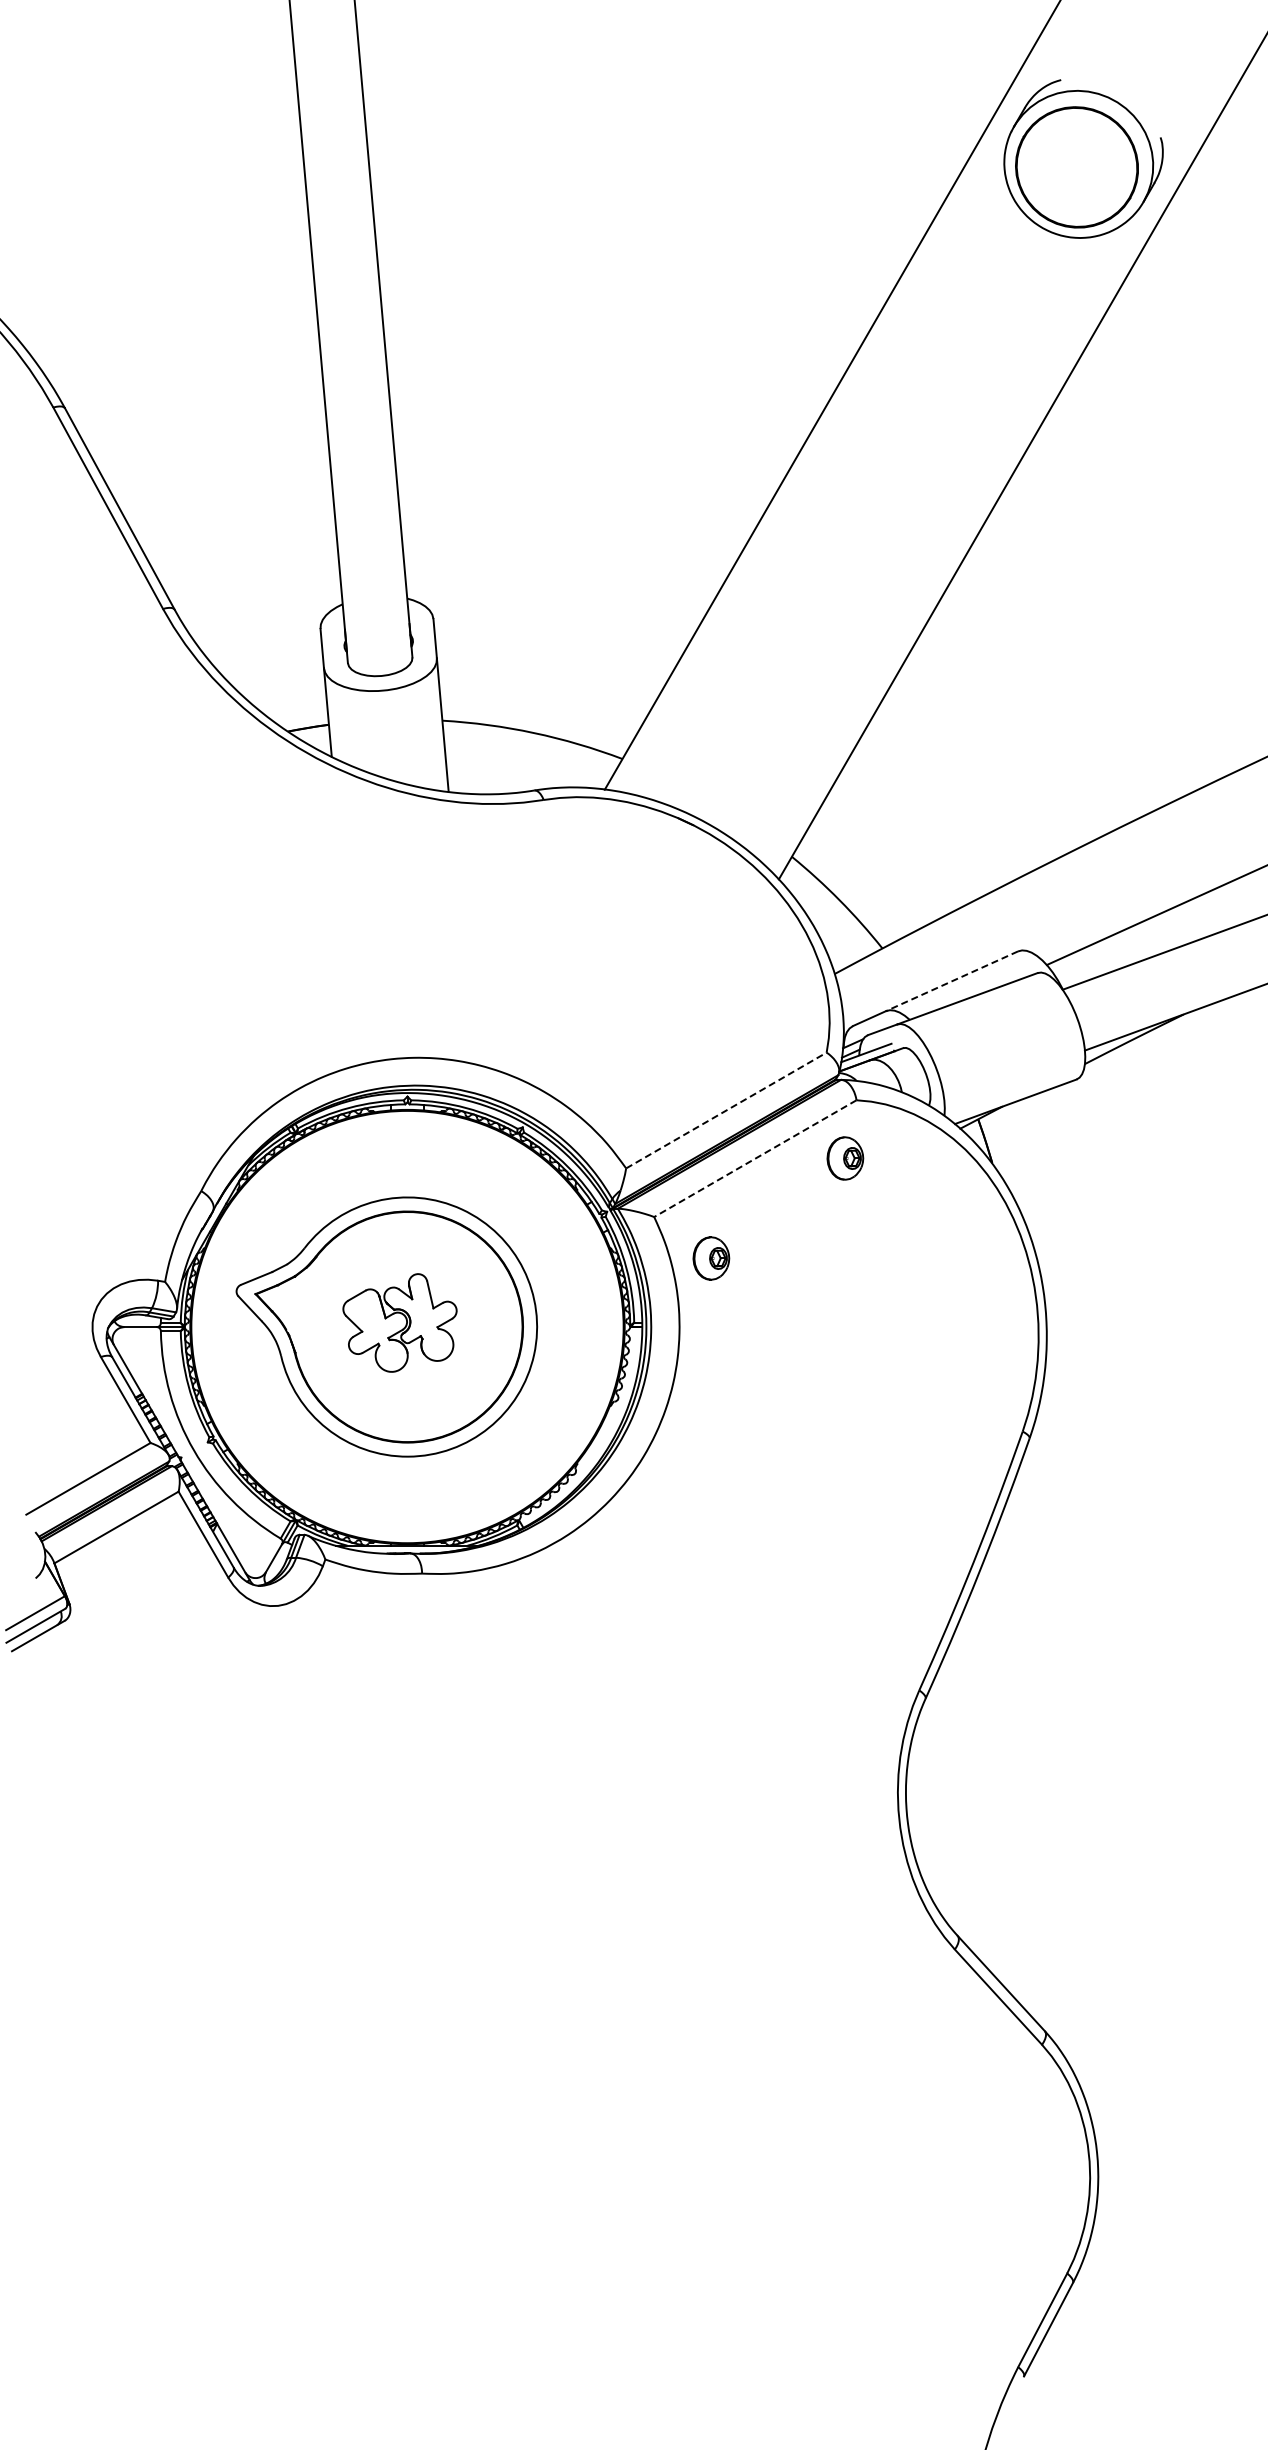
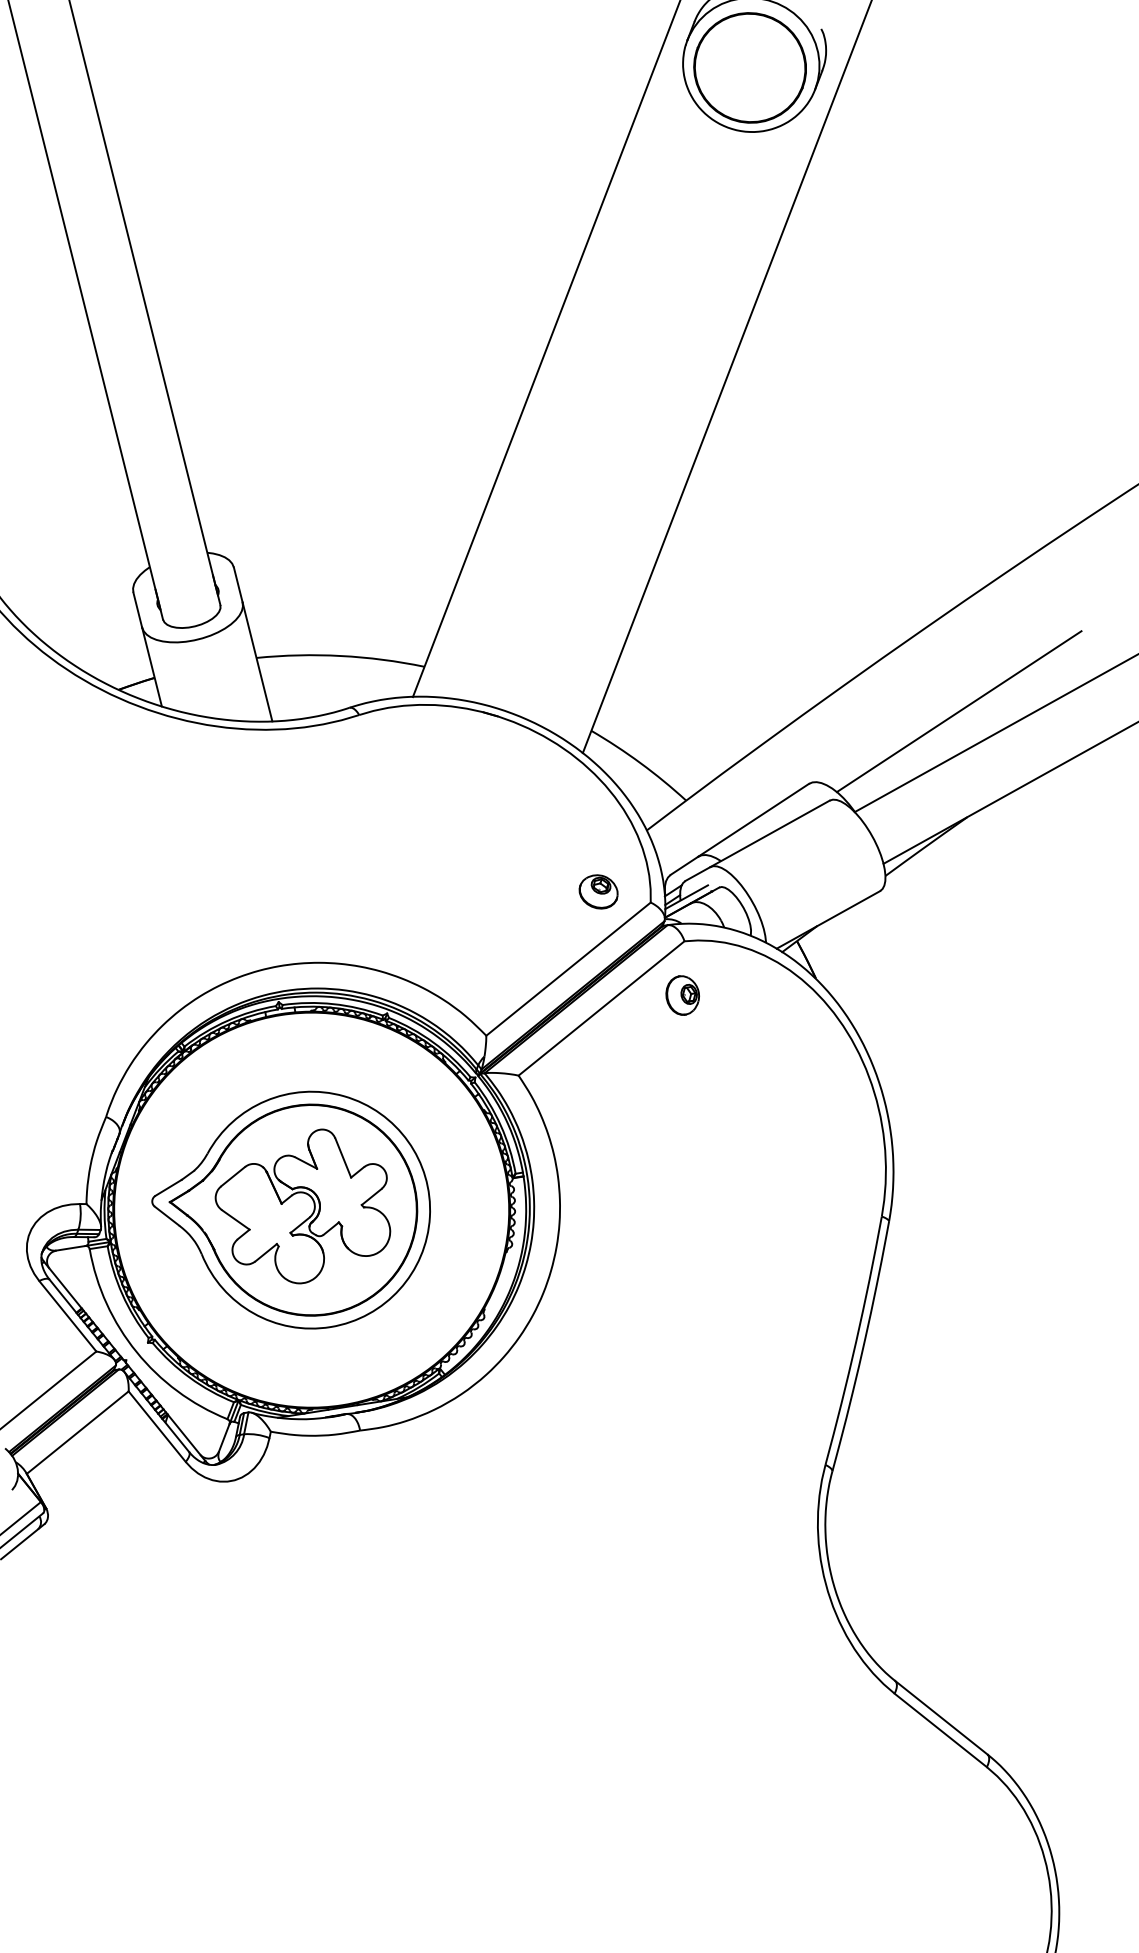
line: (951, 981) -> (753, 820), dashed -> solid
part: (771, 1031) -> (597, 891), added
line: (726, 1110) -> (568, 969), dashed -> solid
line: (755, 1158) -> (601, 1008), dashed -> solid
part: (711, 1258) -> (576, 1104), removed
part: (399, 1322) -> (303, 1207), size x1.67

